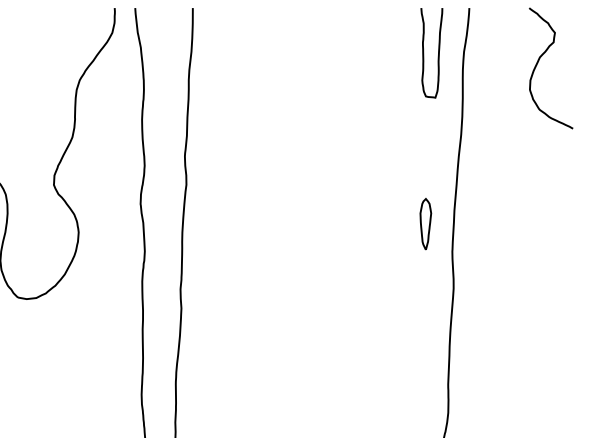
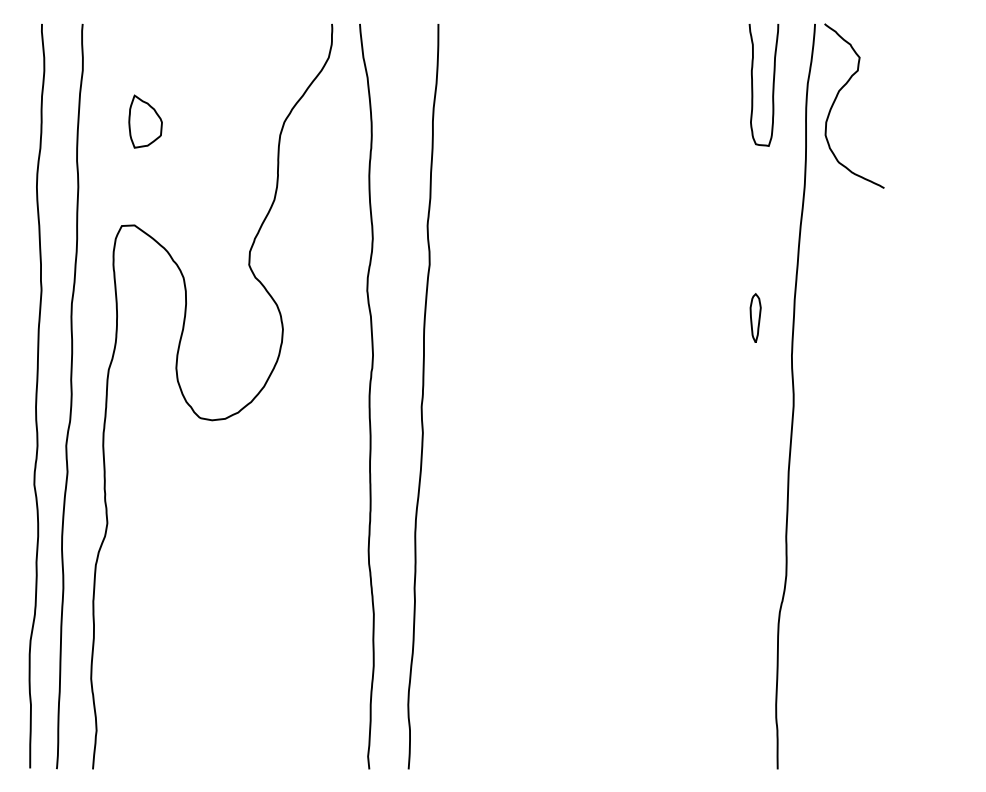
curve: (538, 62) -> (837, 97), moved
part: (425, 223) -> (755, 317), size x0.7

